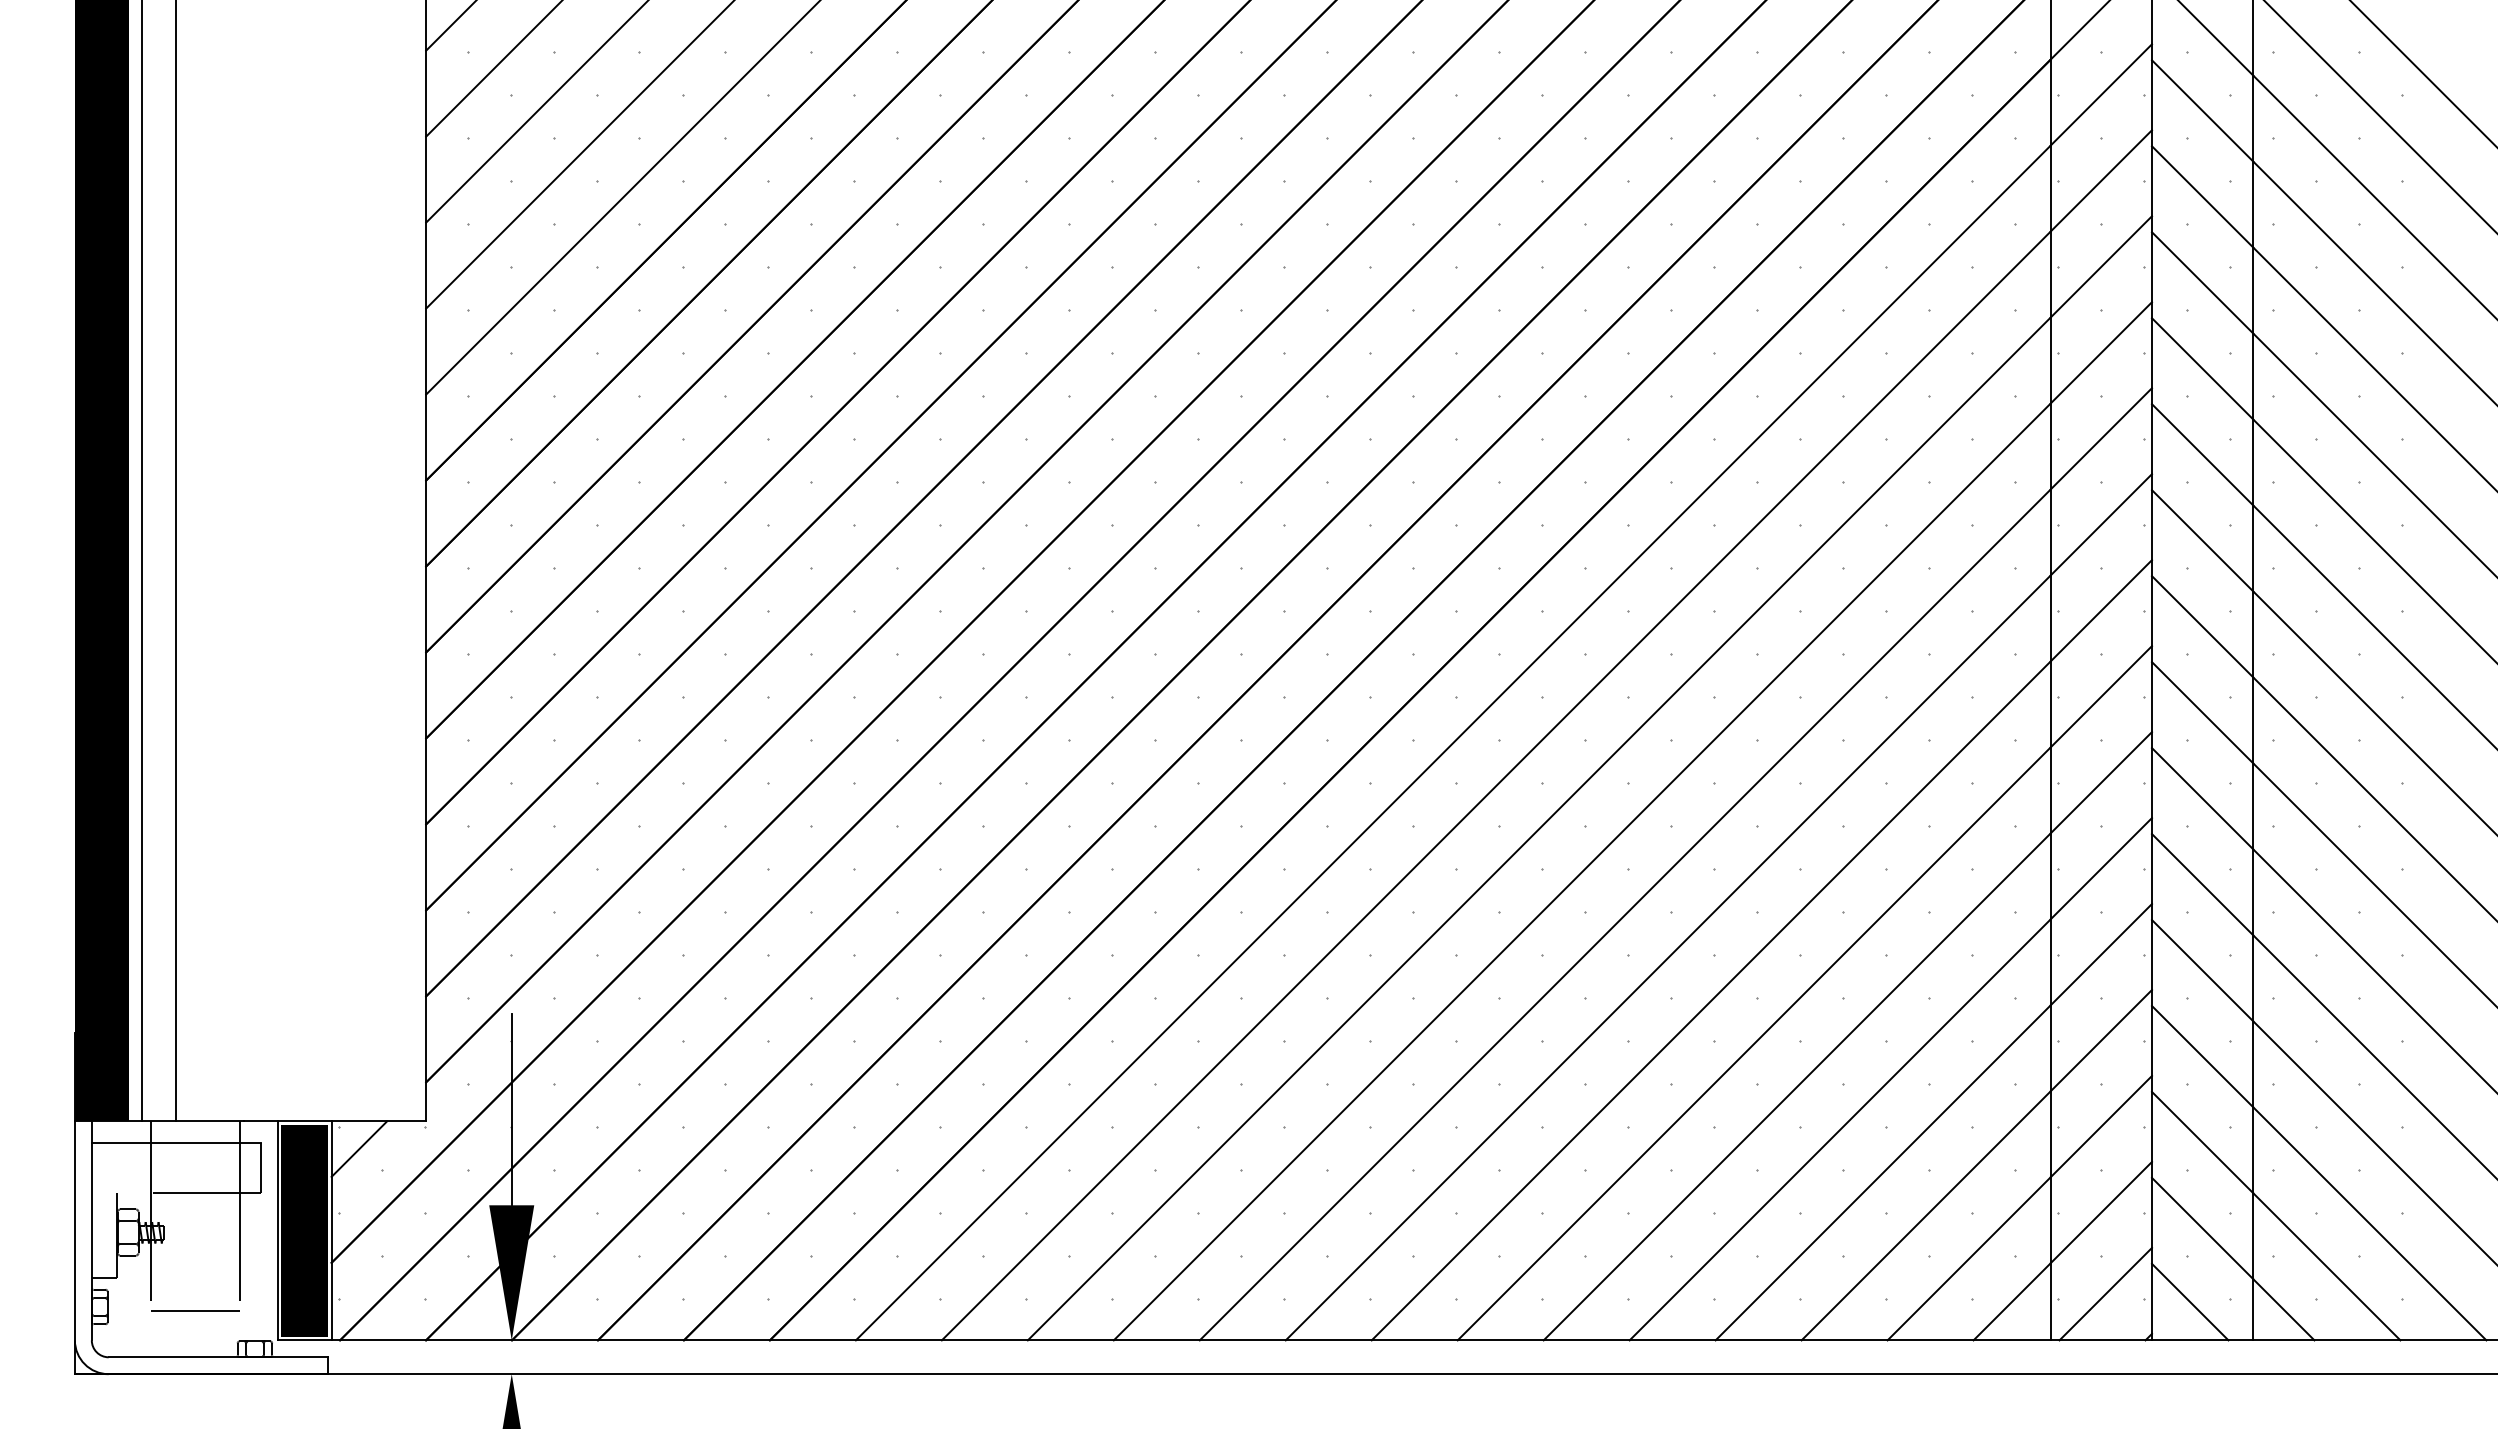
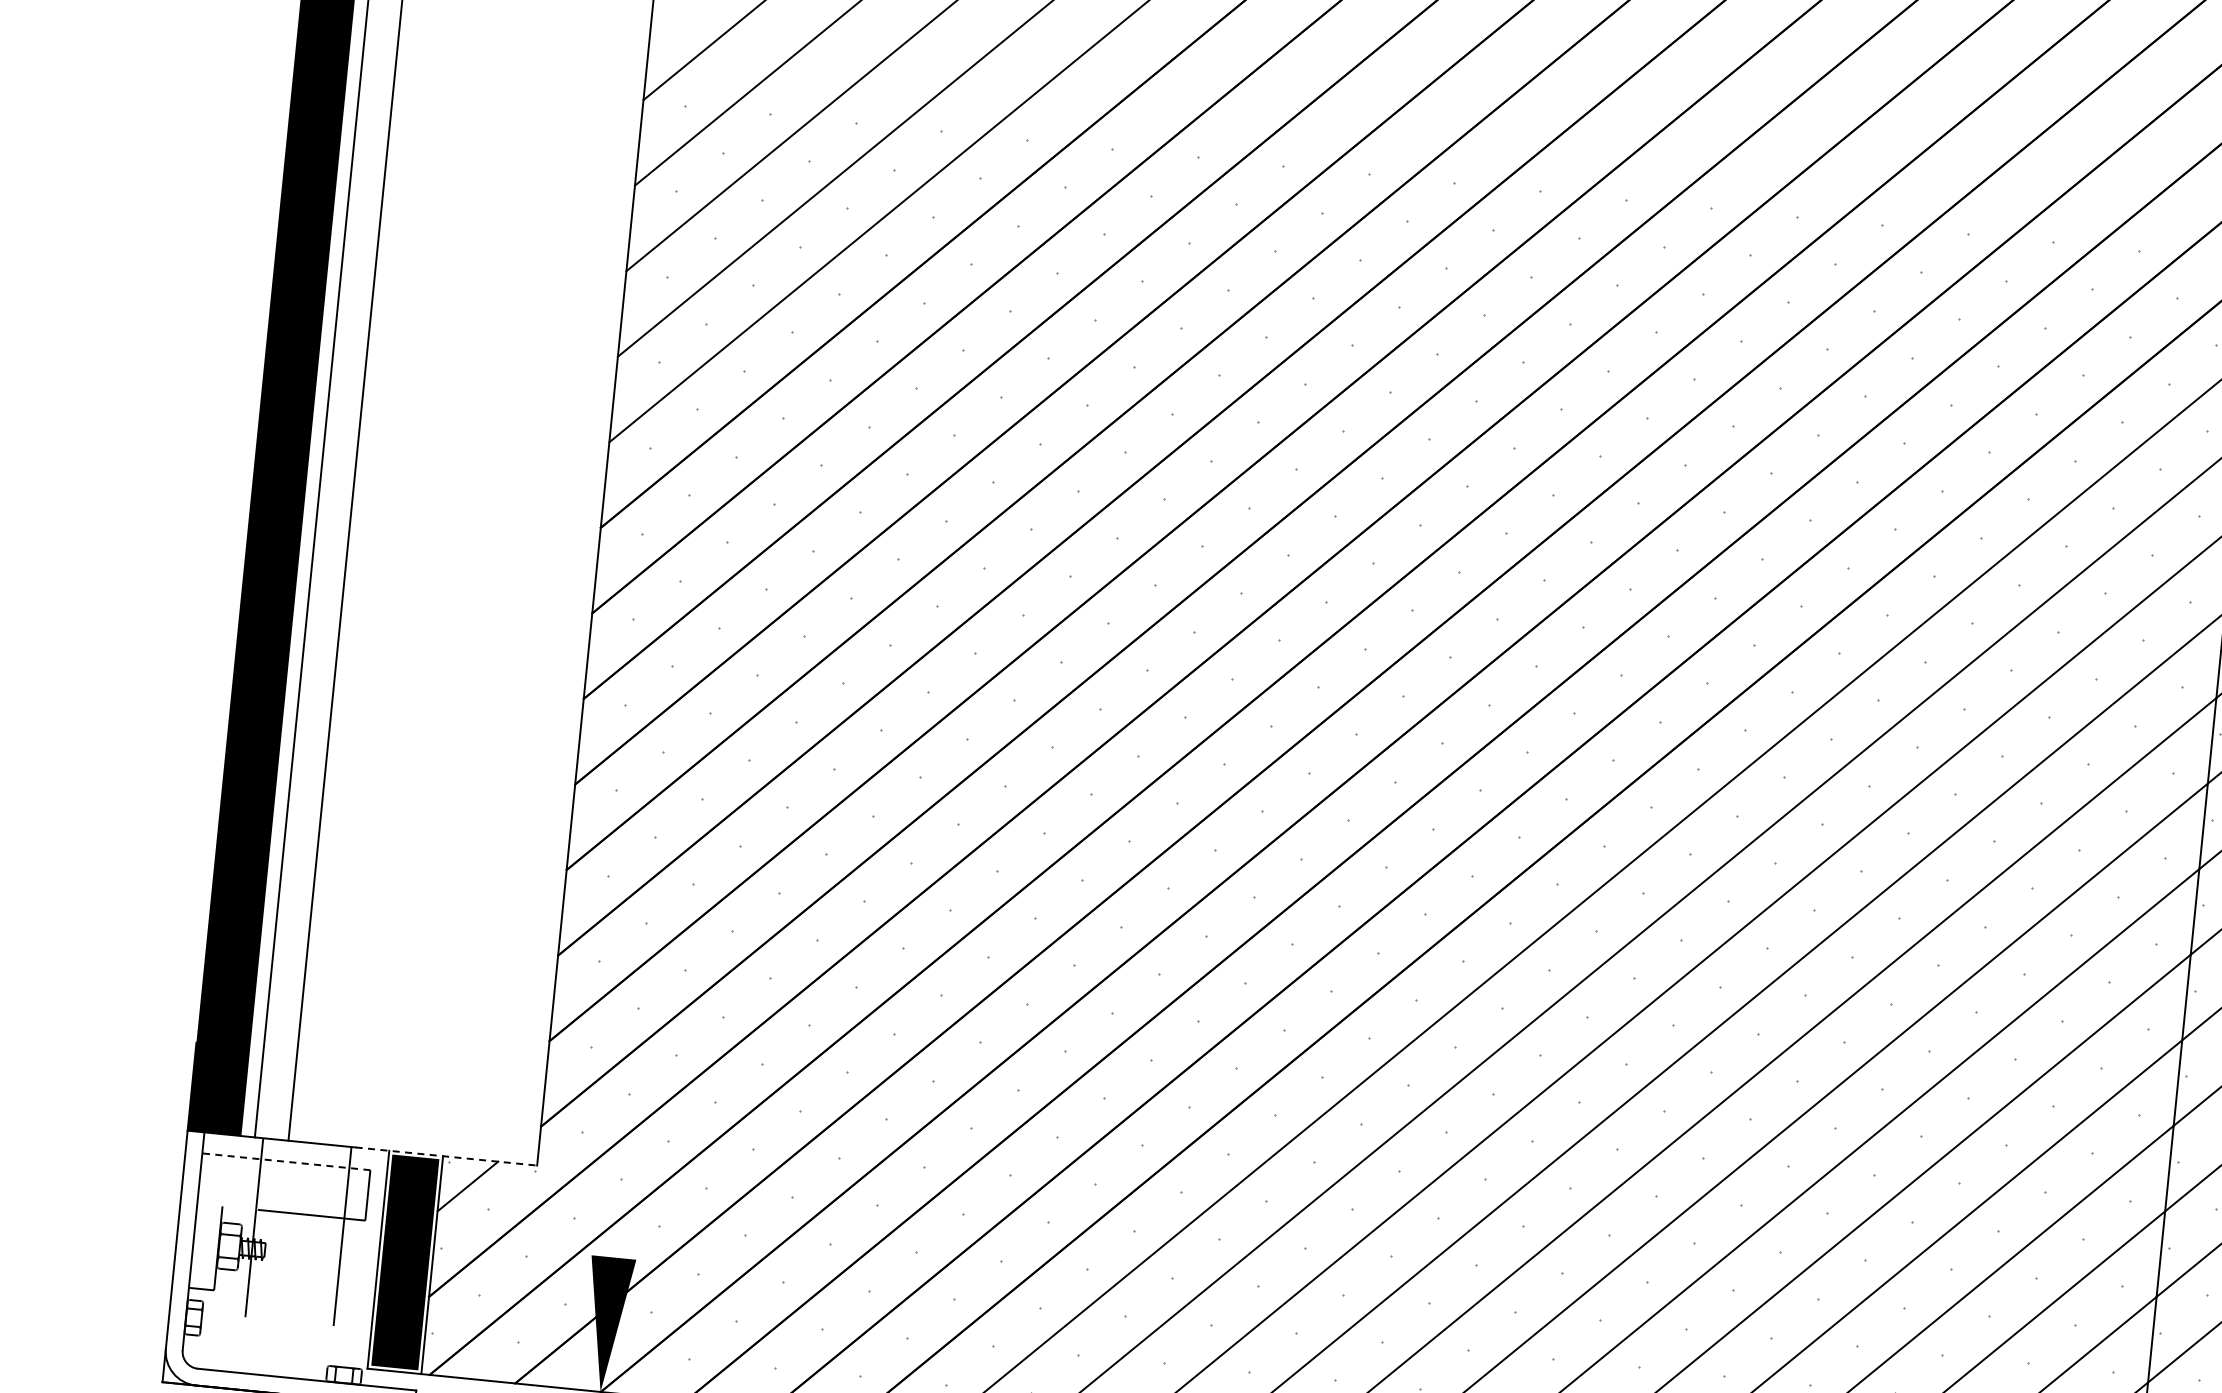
line: (511, 1109) -> (623, 1162), removed
line: (335, 1121) -> (446, 1156), solid -> dashed
line: (175, 1142) -> (285, 1161), solid -> dashed
line: (195, 1310) -> (288, 1330), removed

